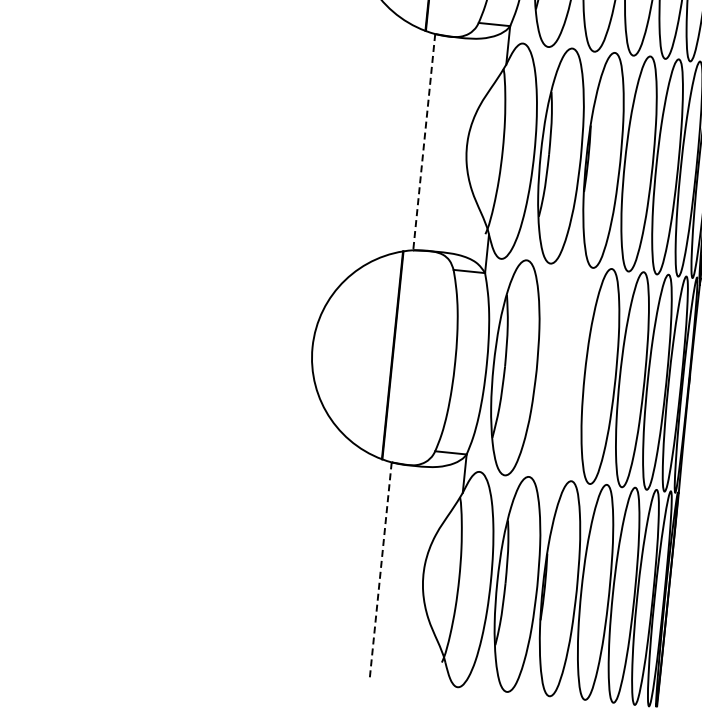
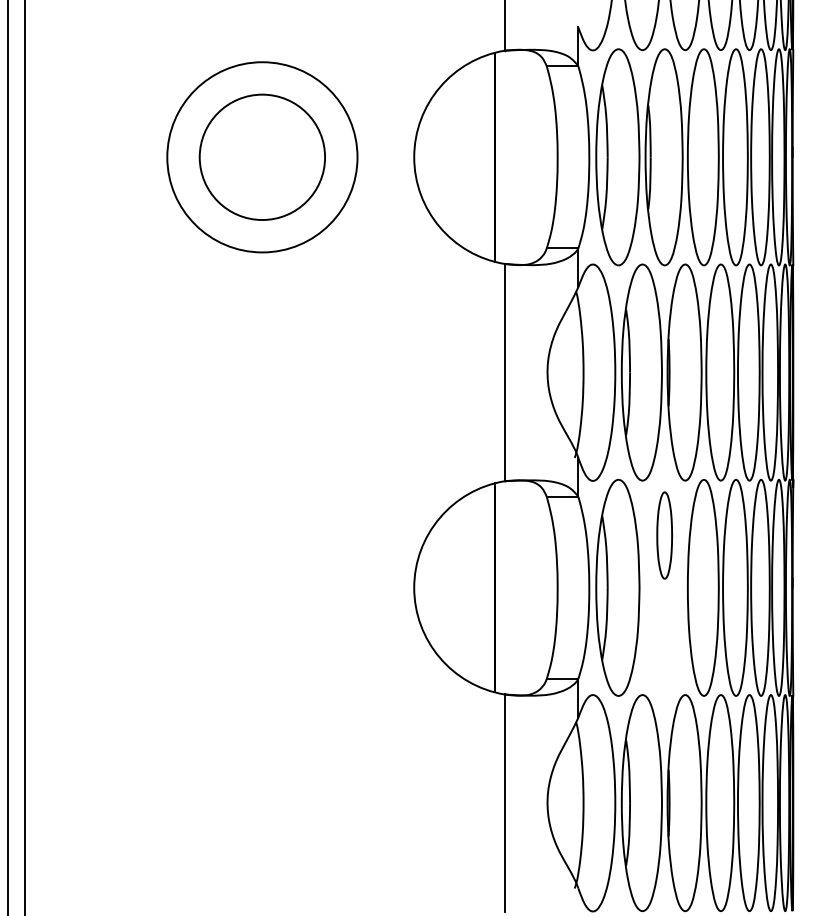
line: (424, 142) -> (504, 372), dashed -> solid
part: (566, 320) -> (664, 535), added
line: (380, 570) -> (504, 803), dashed -> solid

